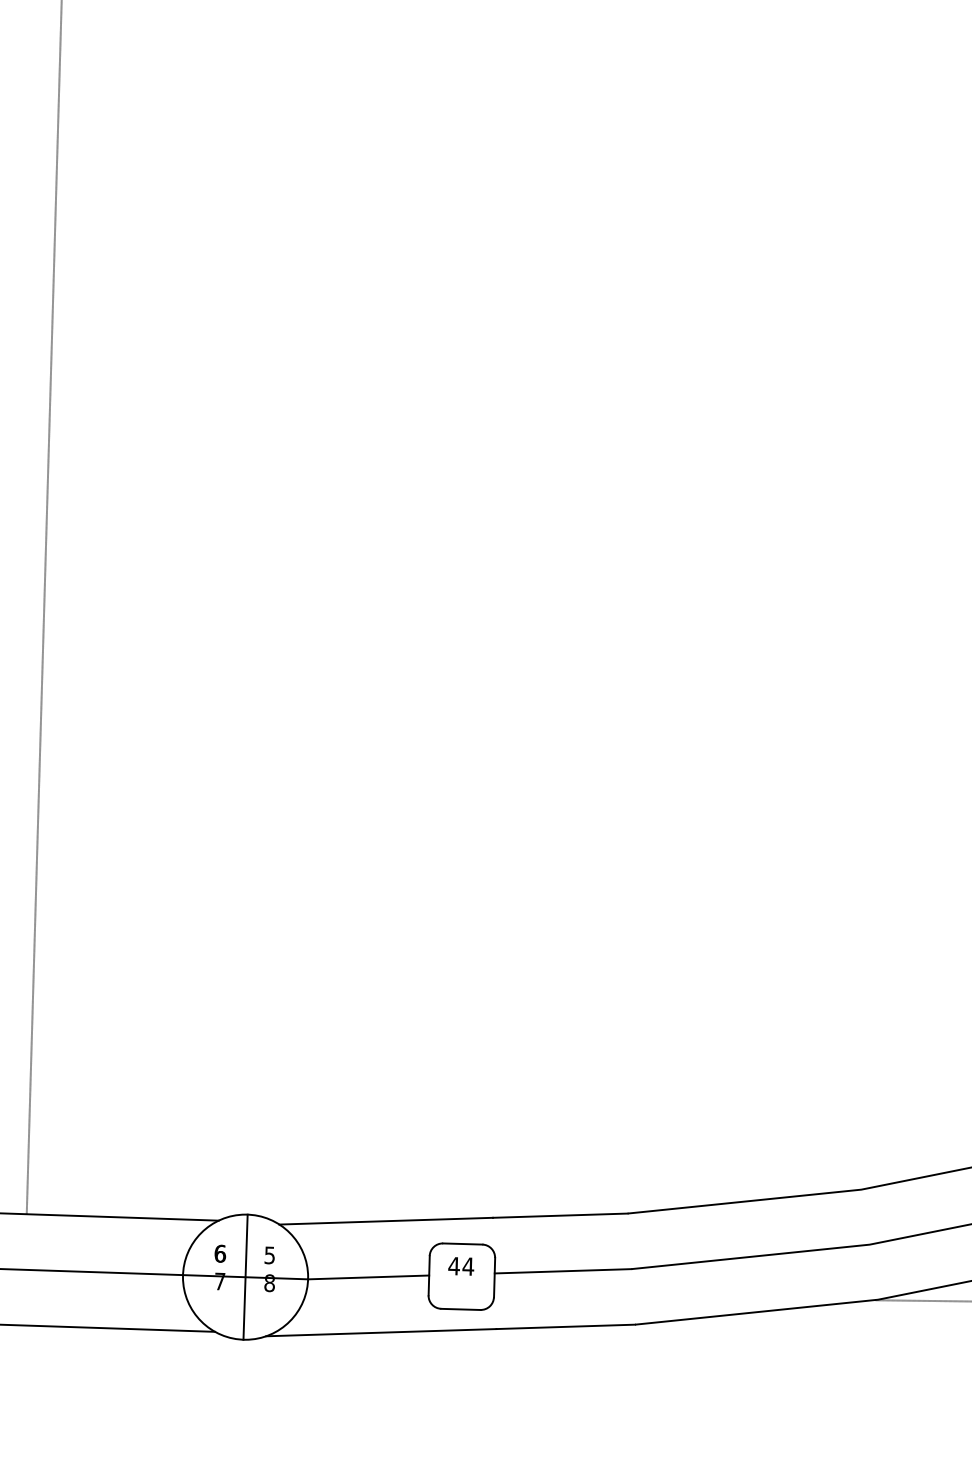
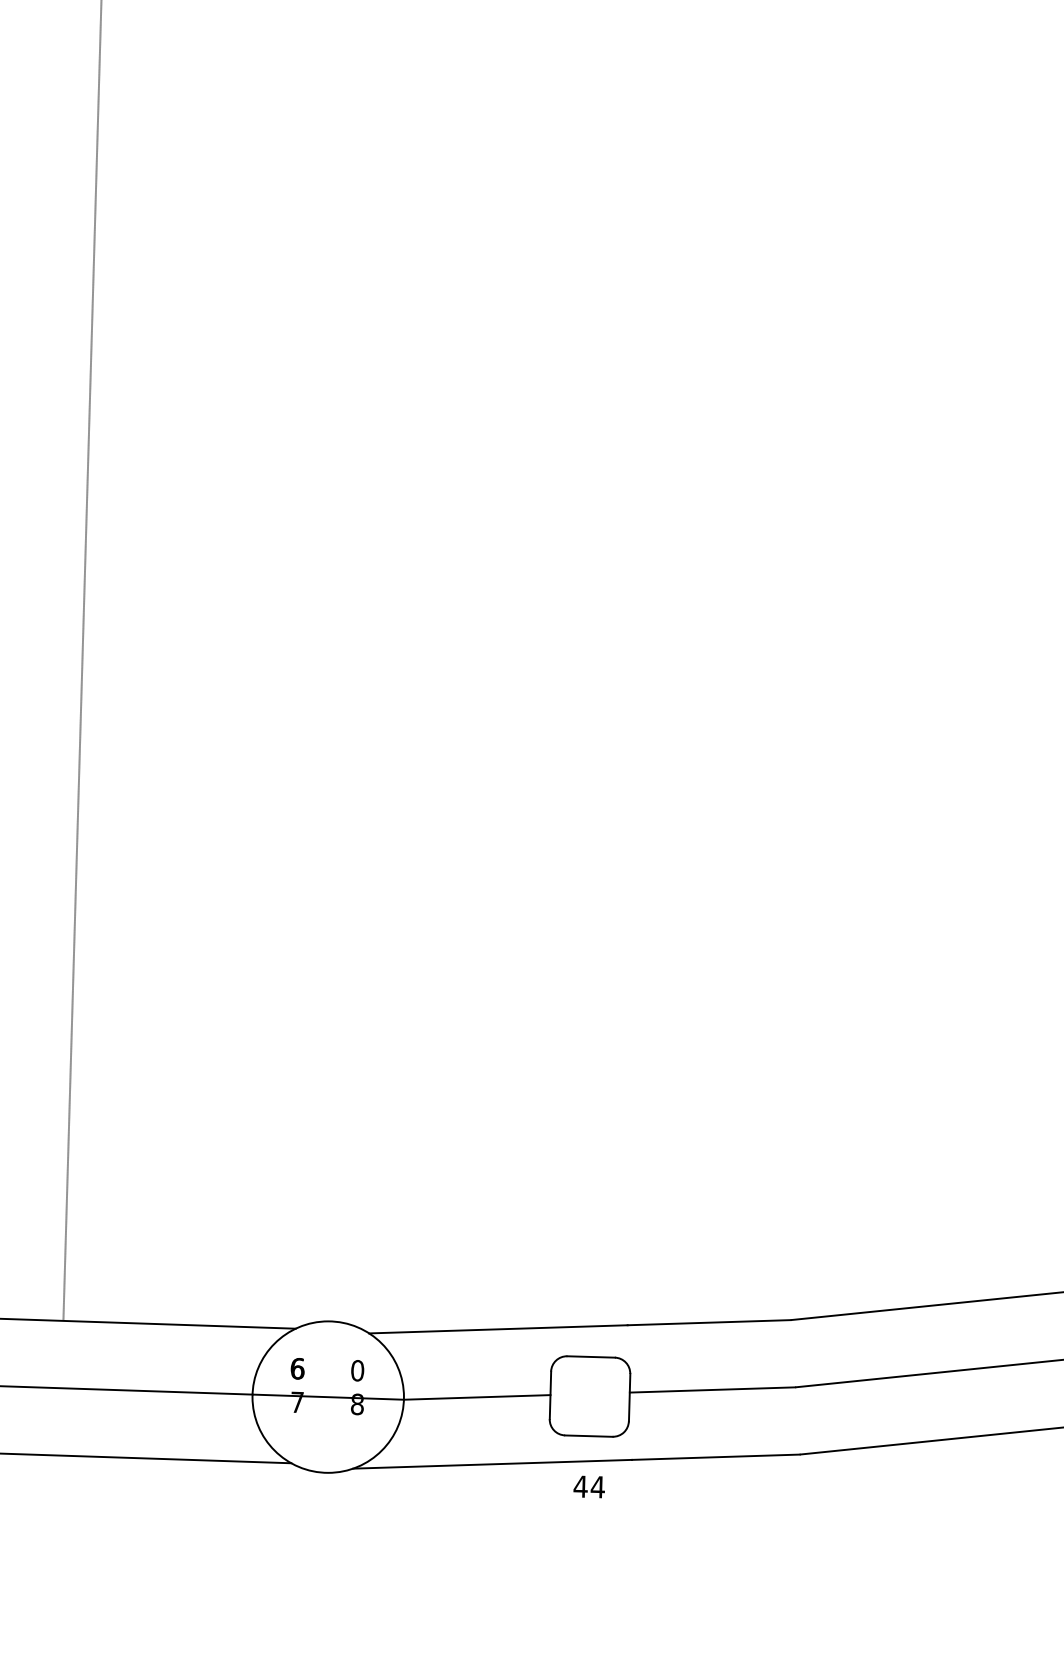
text: (269, 1255) -> (357, 1370), 5 -> 0
text: (461, 1266) -> (589, 1487), moved
line: (245, 1276) -> (328, 1396), removed

